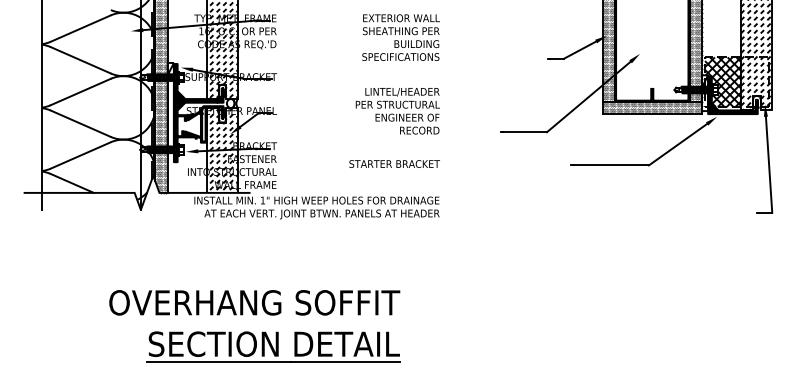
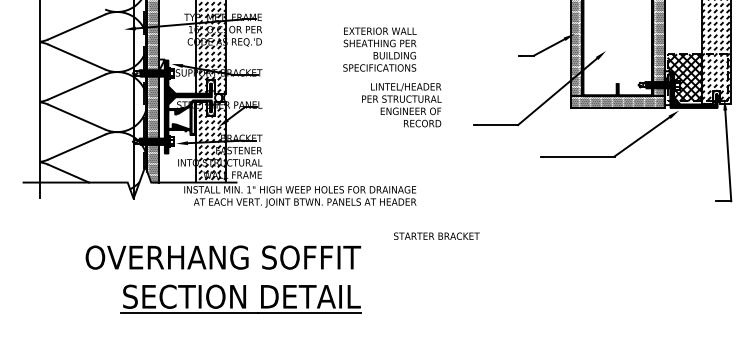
text: (400, 37) -> (379, 49), moved
text: (397, 111) -> (401, 105), moved
text: (394, 163) -> (436, 235), moved
part: (250, 332) -> (219, 285), moved

